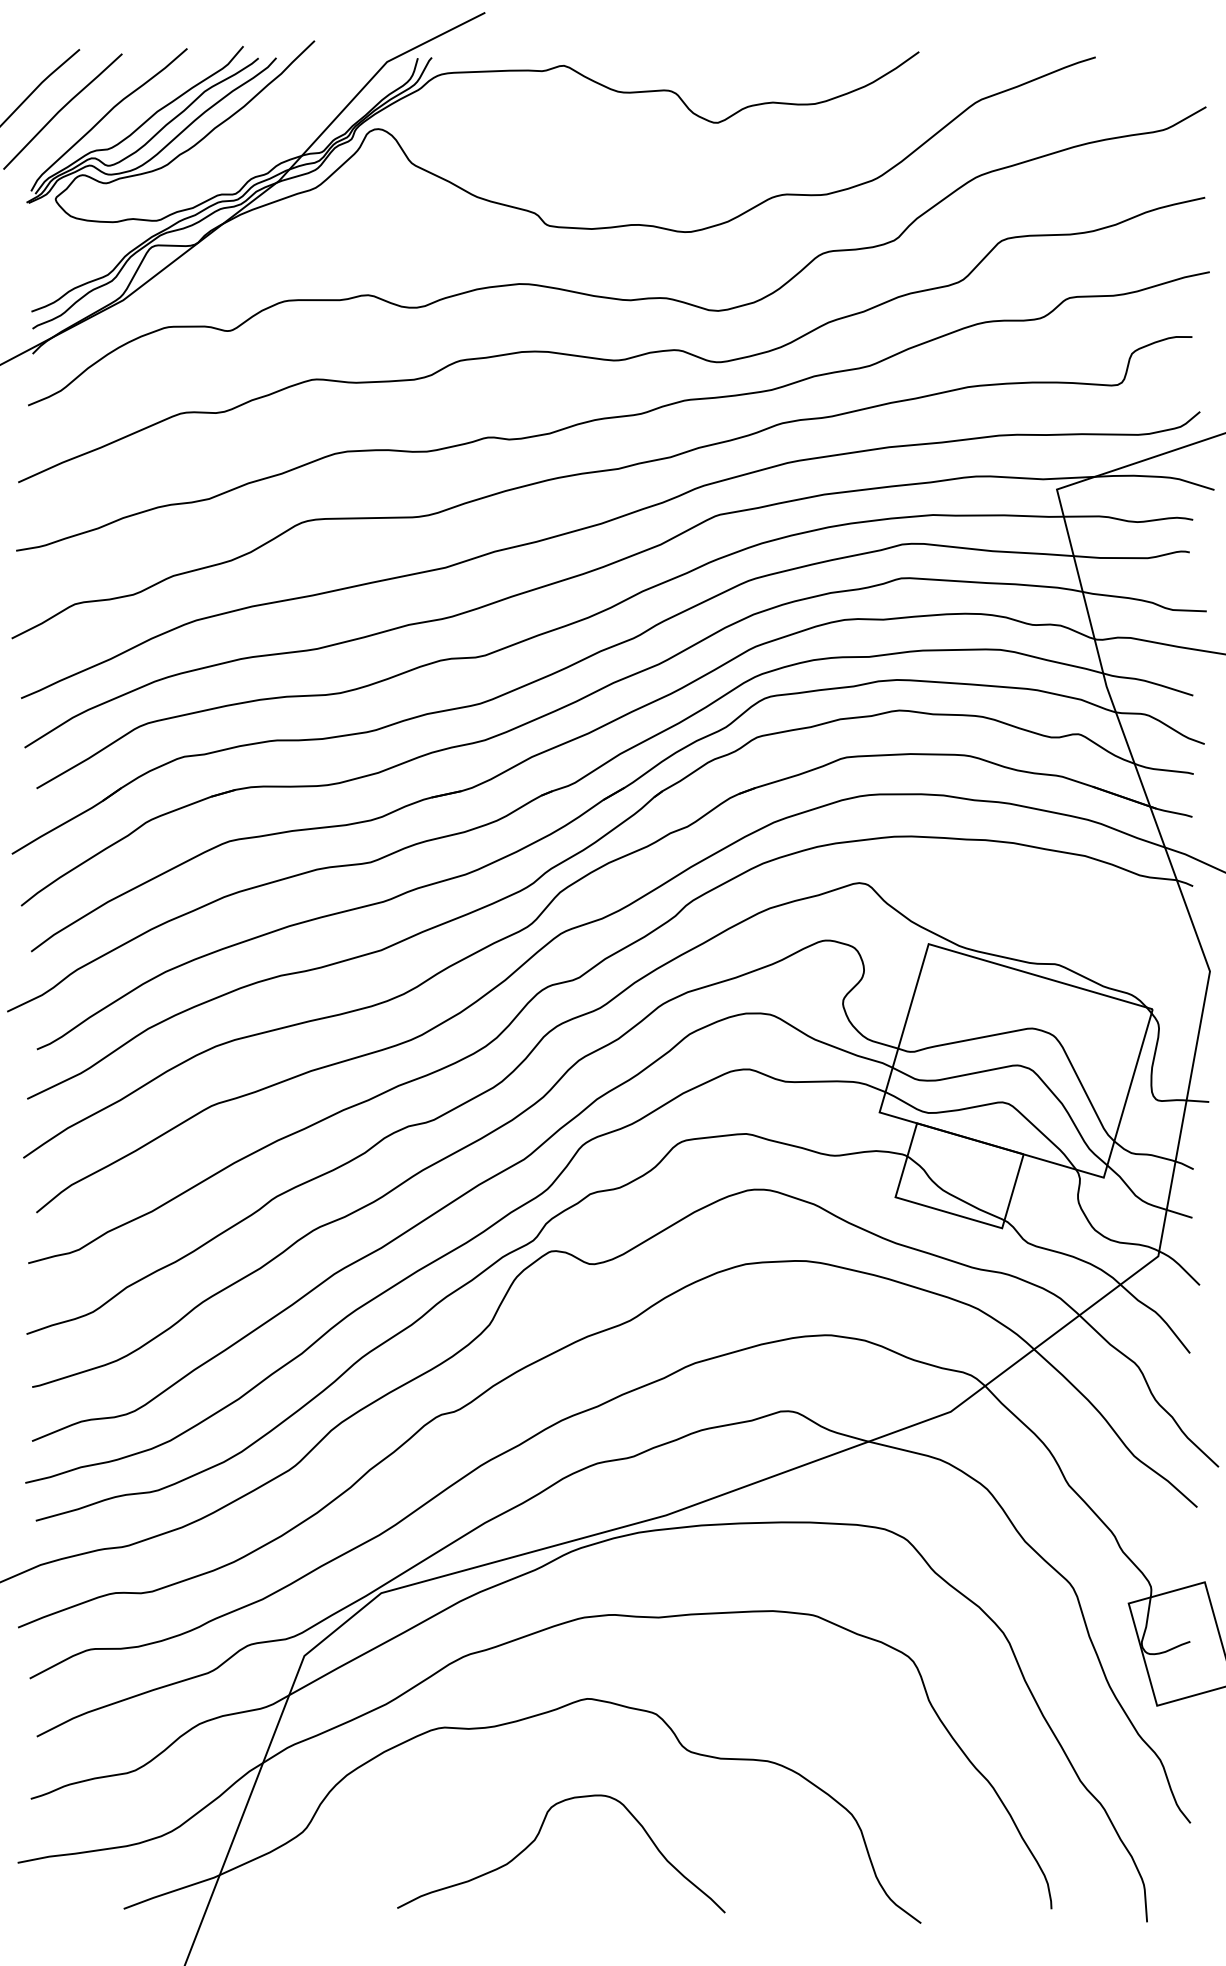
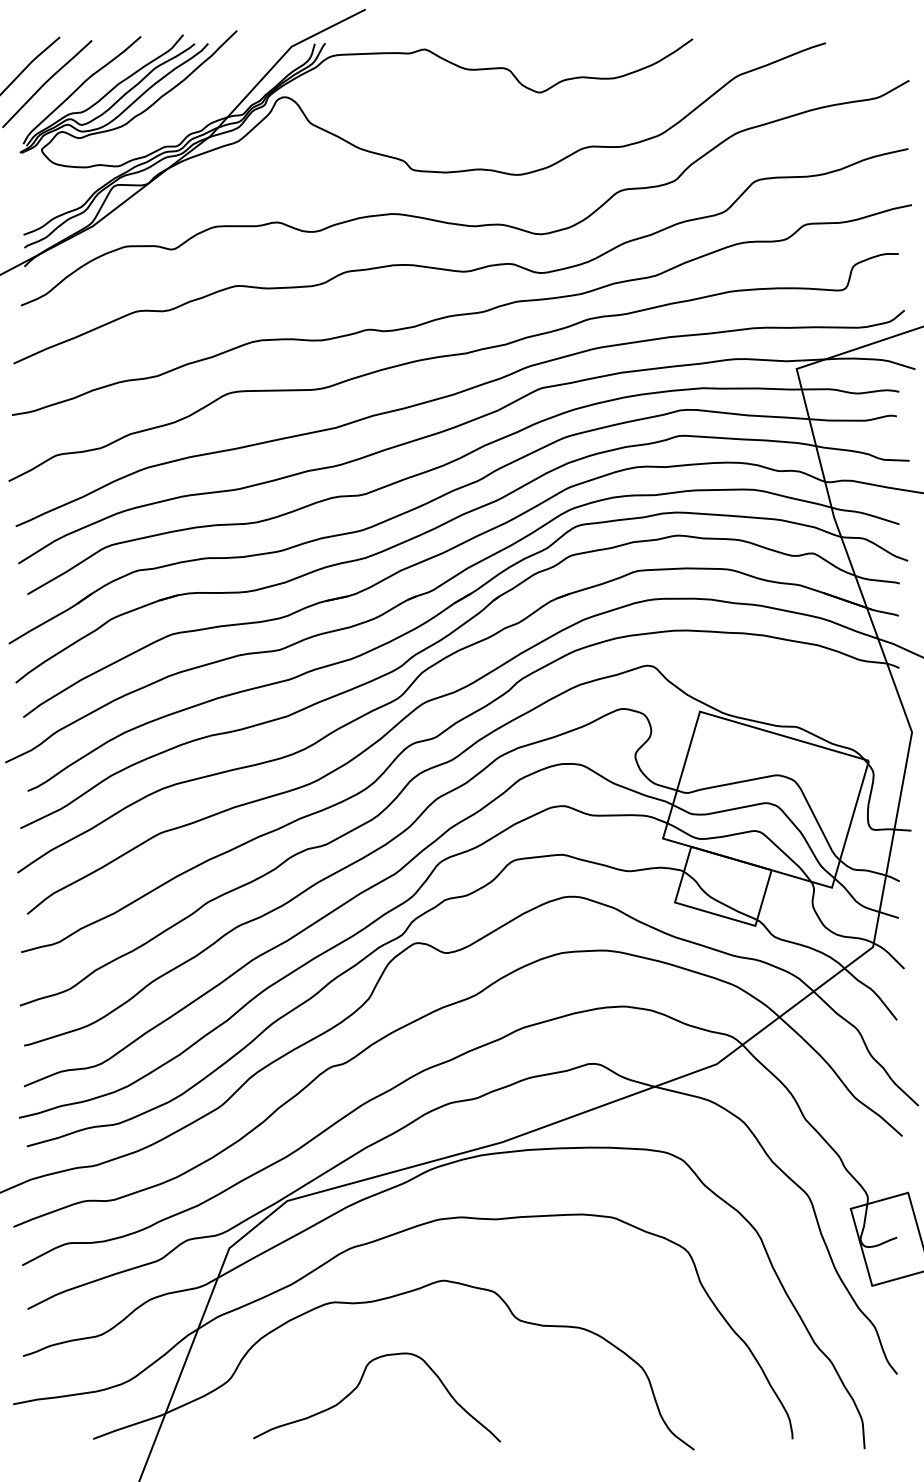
curve: (536, 1839) -> (358, 1386), moved

